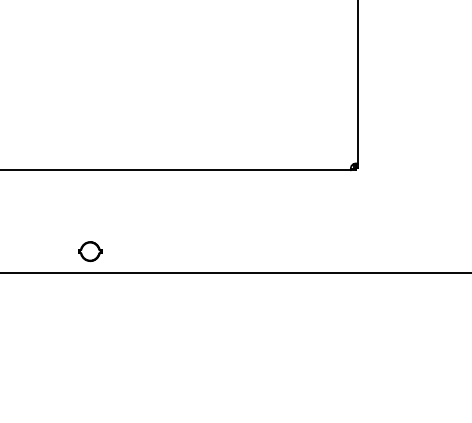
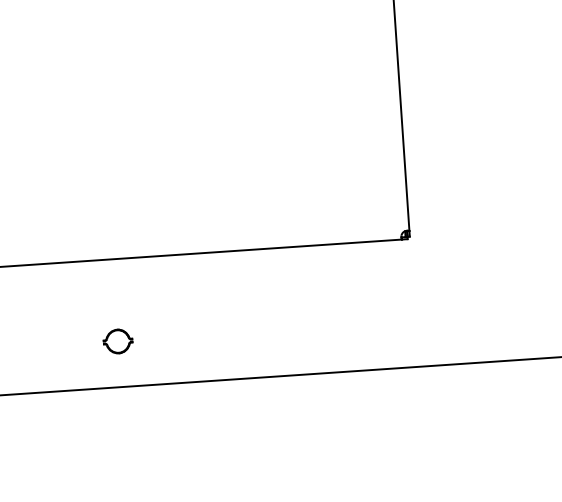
part: (90, 251) -> (118, 341), moved

